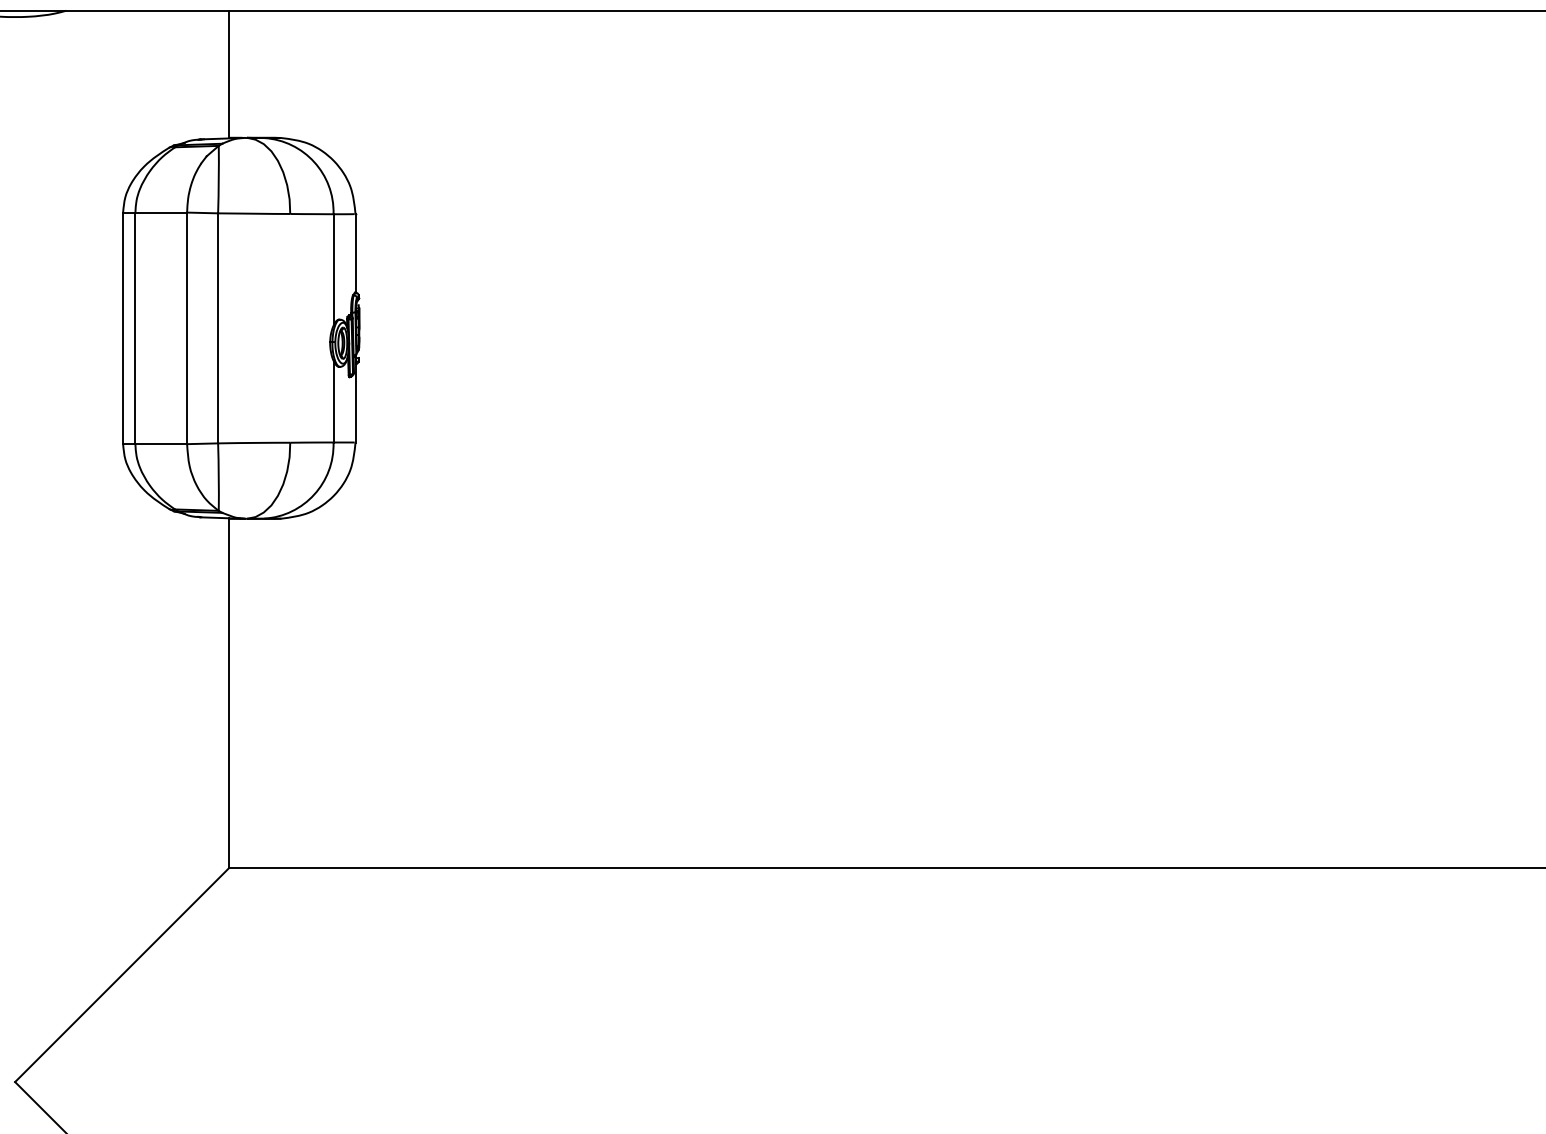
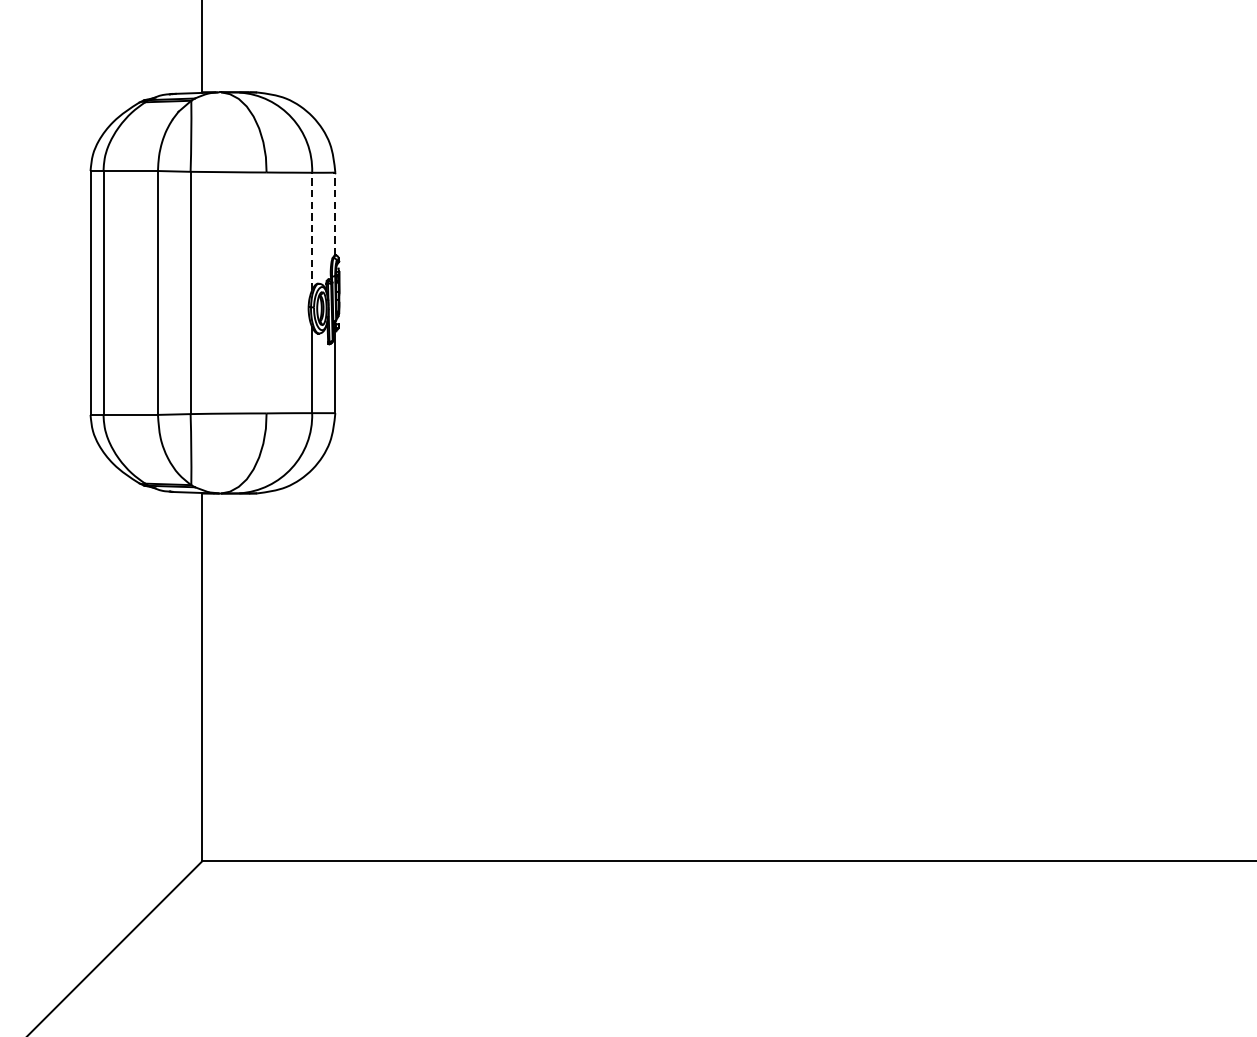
line: (355, 252) -> (335, 213), solid -> dashed
line: (333, 269) -> (312, 230), solid -> dashed

